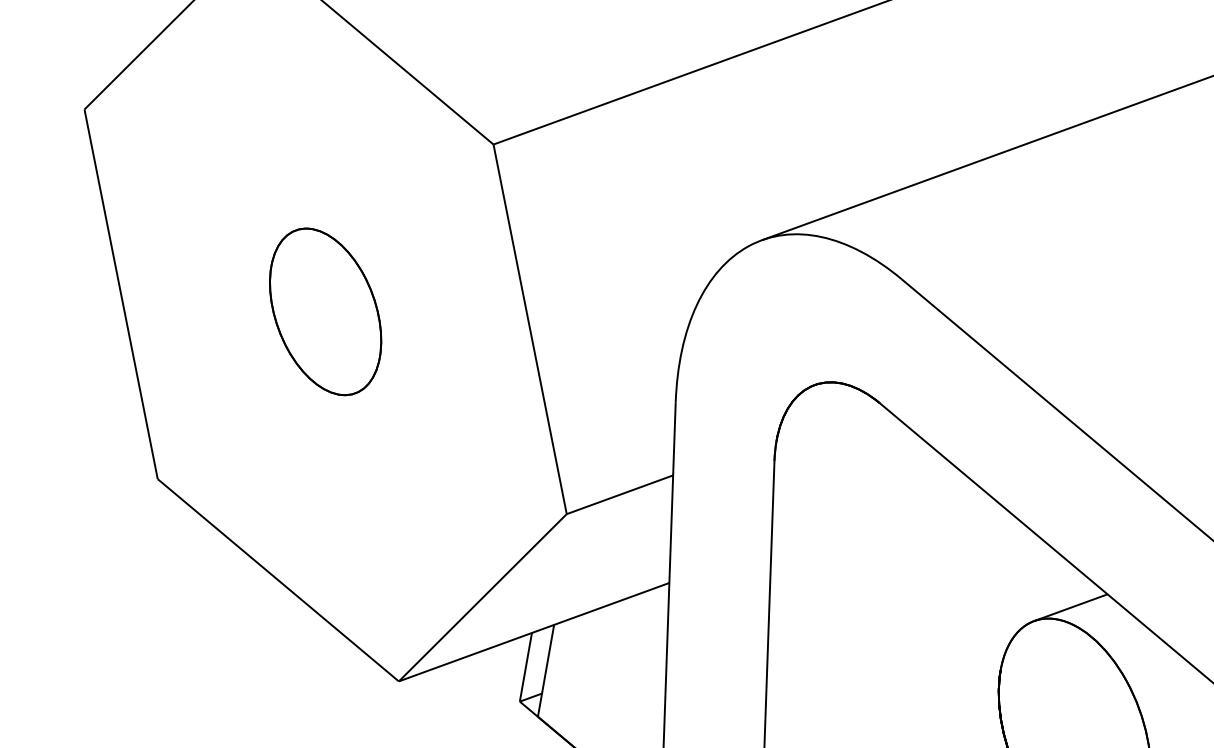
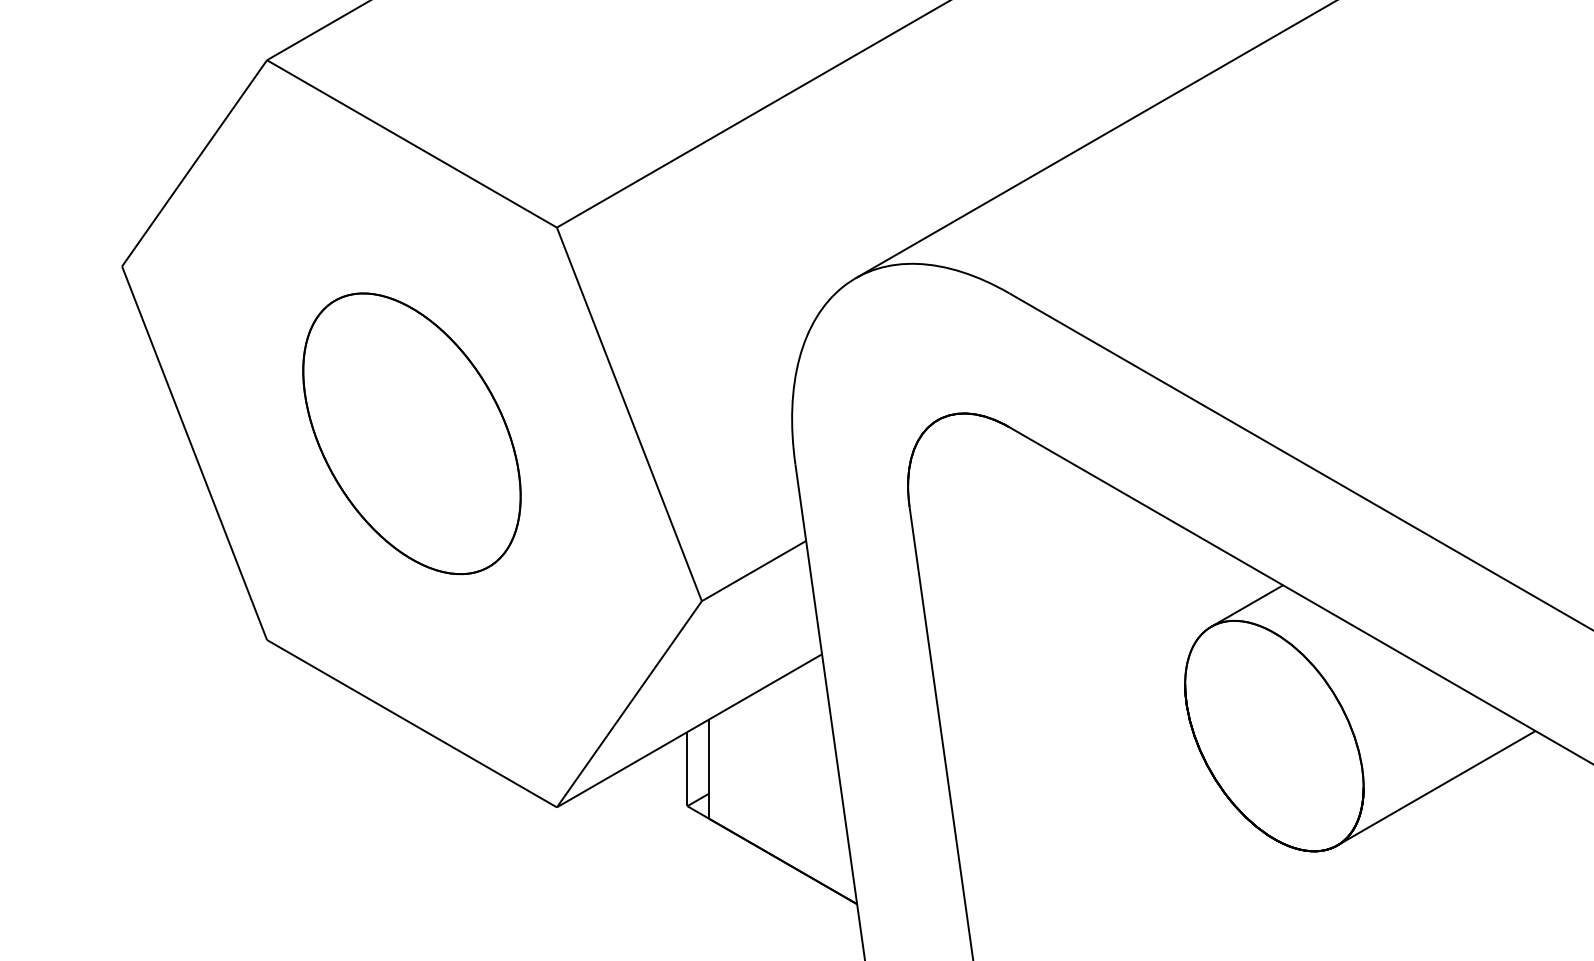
part: (325, 311) -> (411, 433), size x1.67

